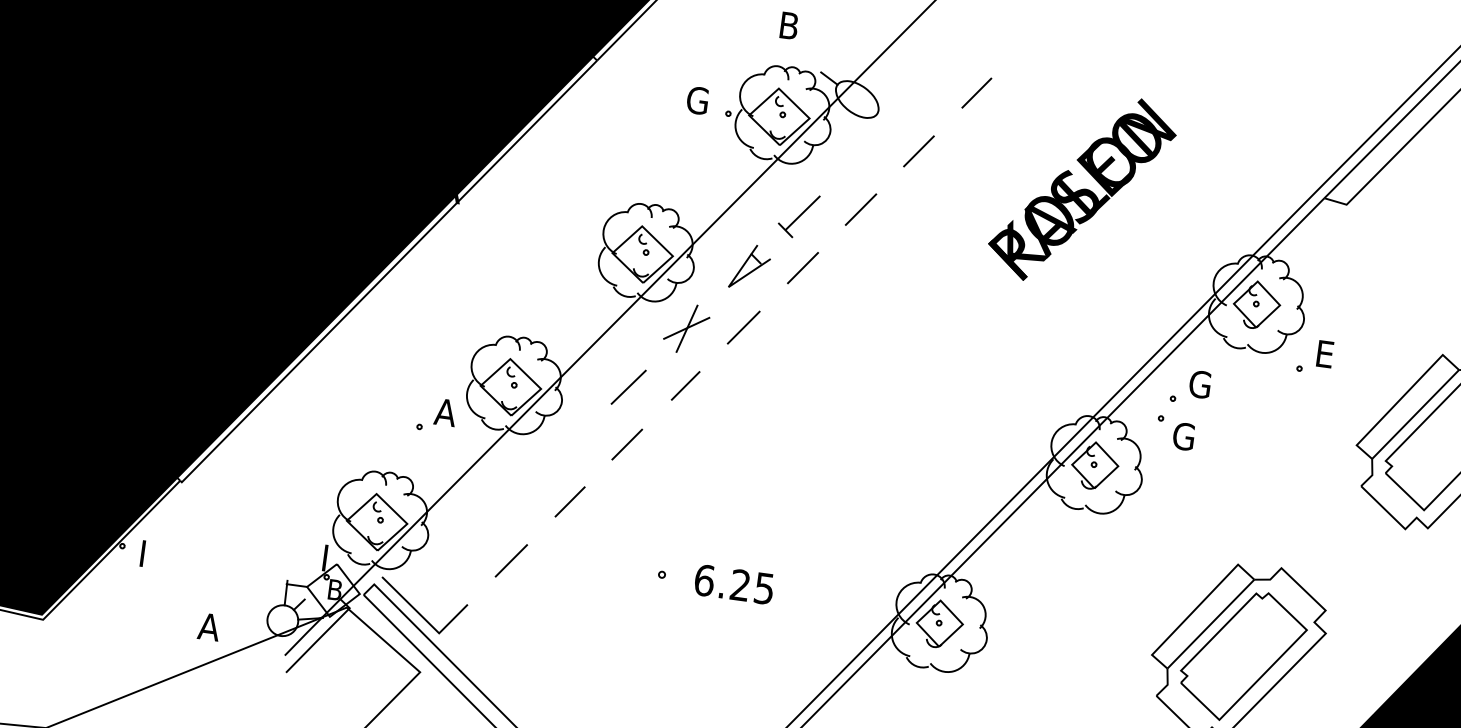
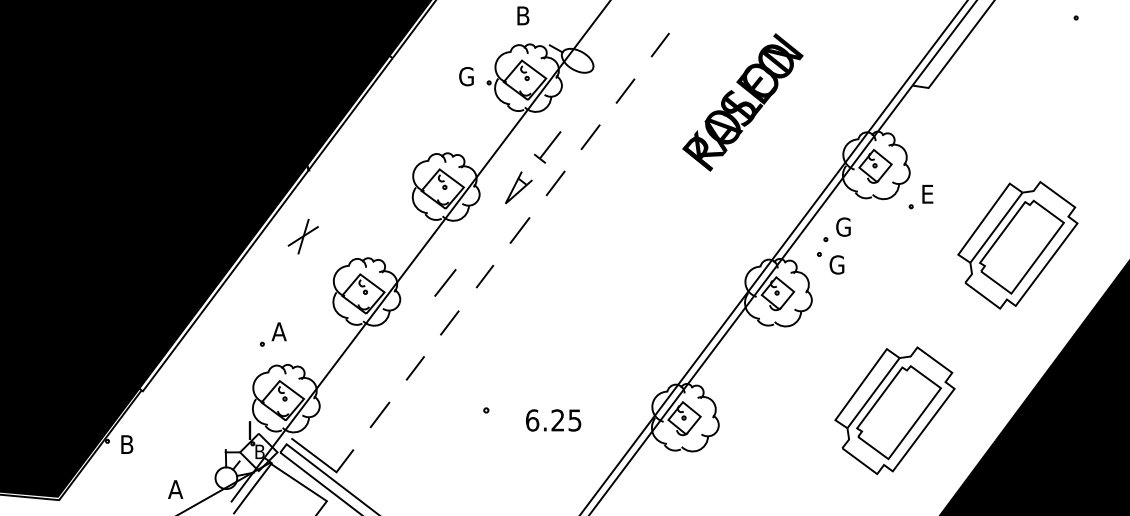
part: (685, 328) -> (302, 236), moved
part: (437, 415) -> (273, 334), moved
text: (151, 554) -> (128, 444), I -> B
text: (734, 584) -> (553, 420), moved

